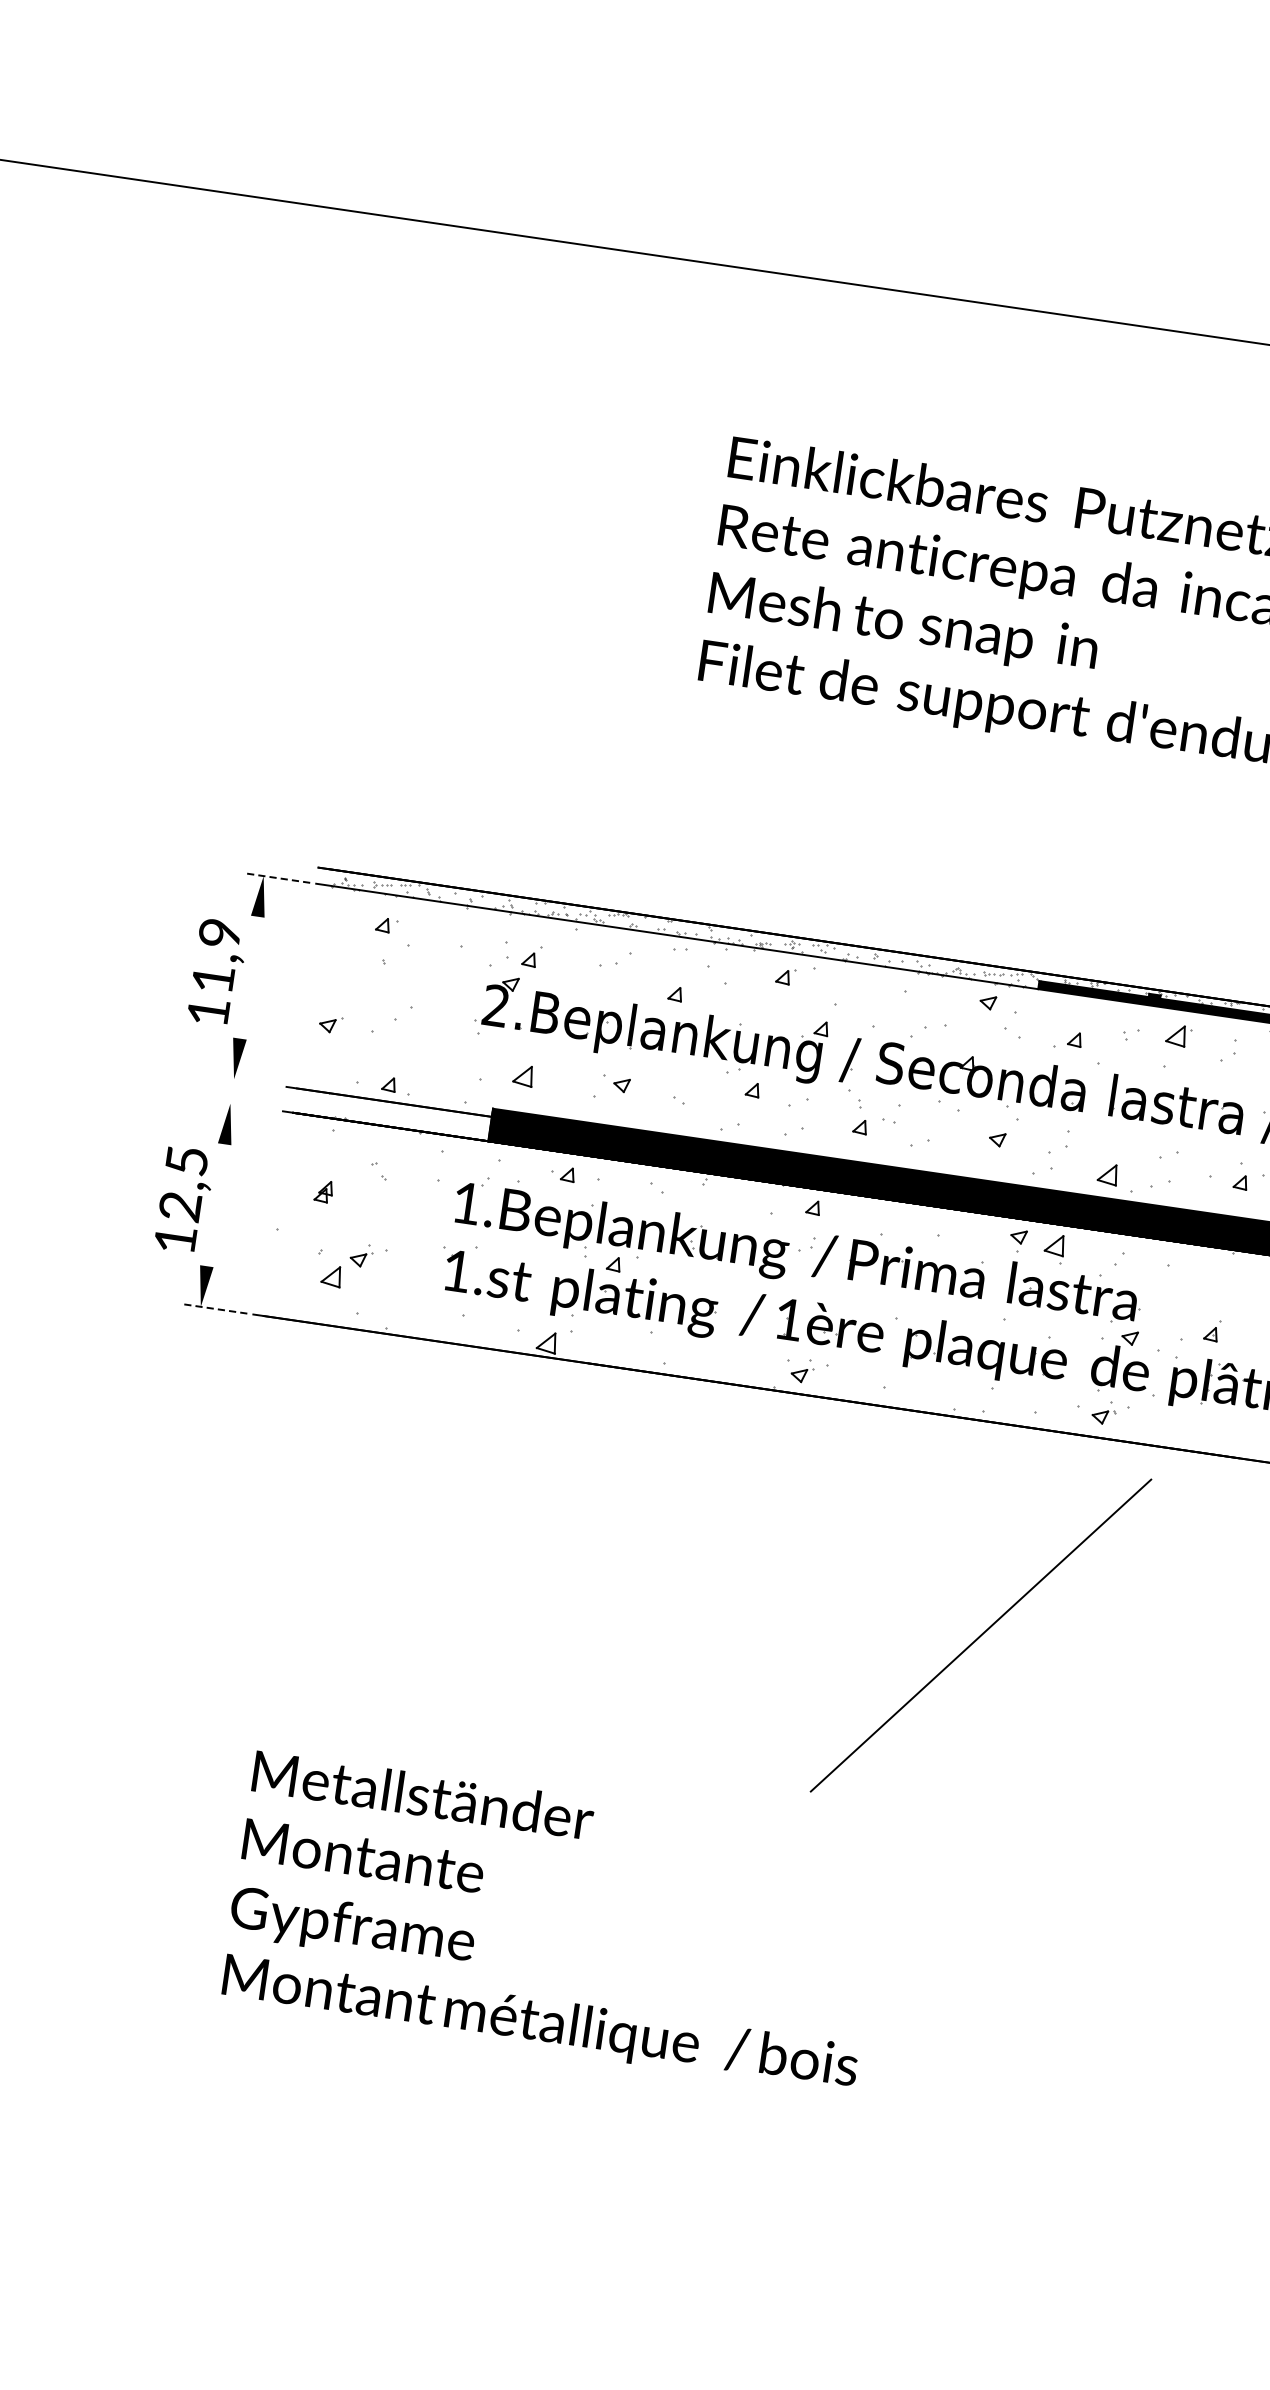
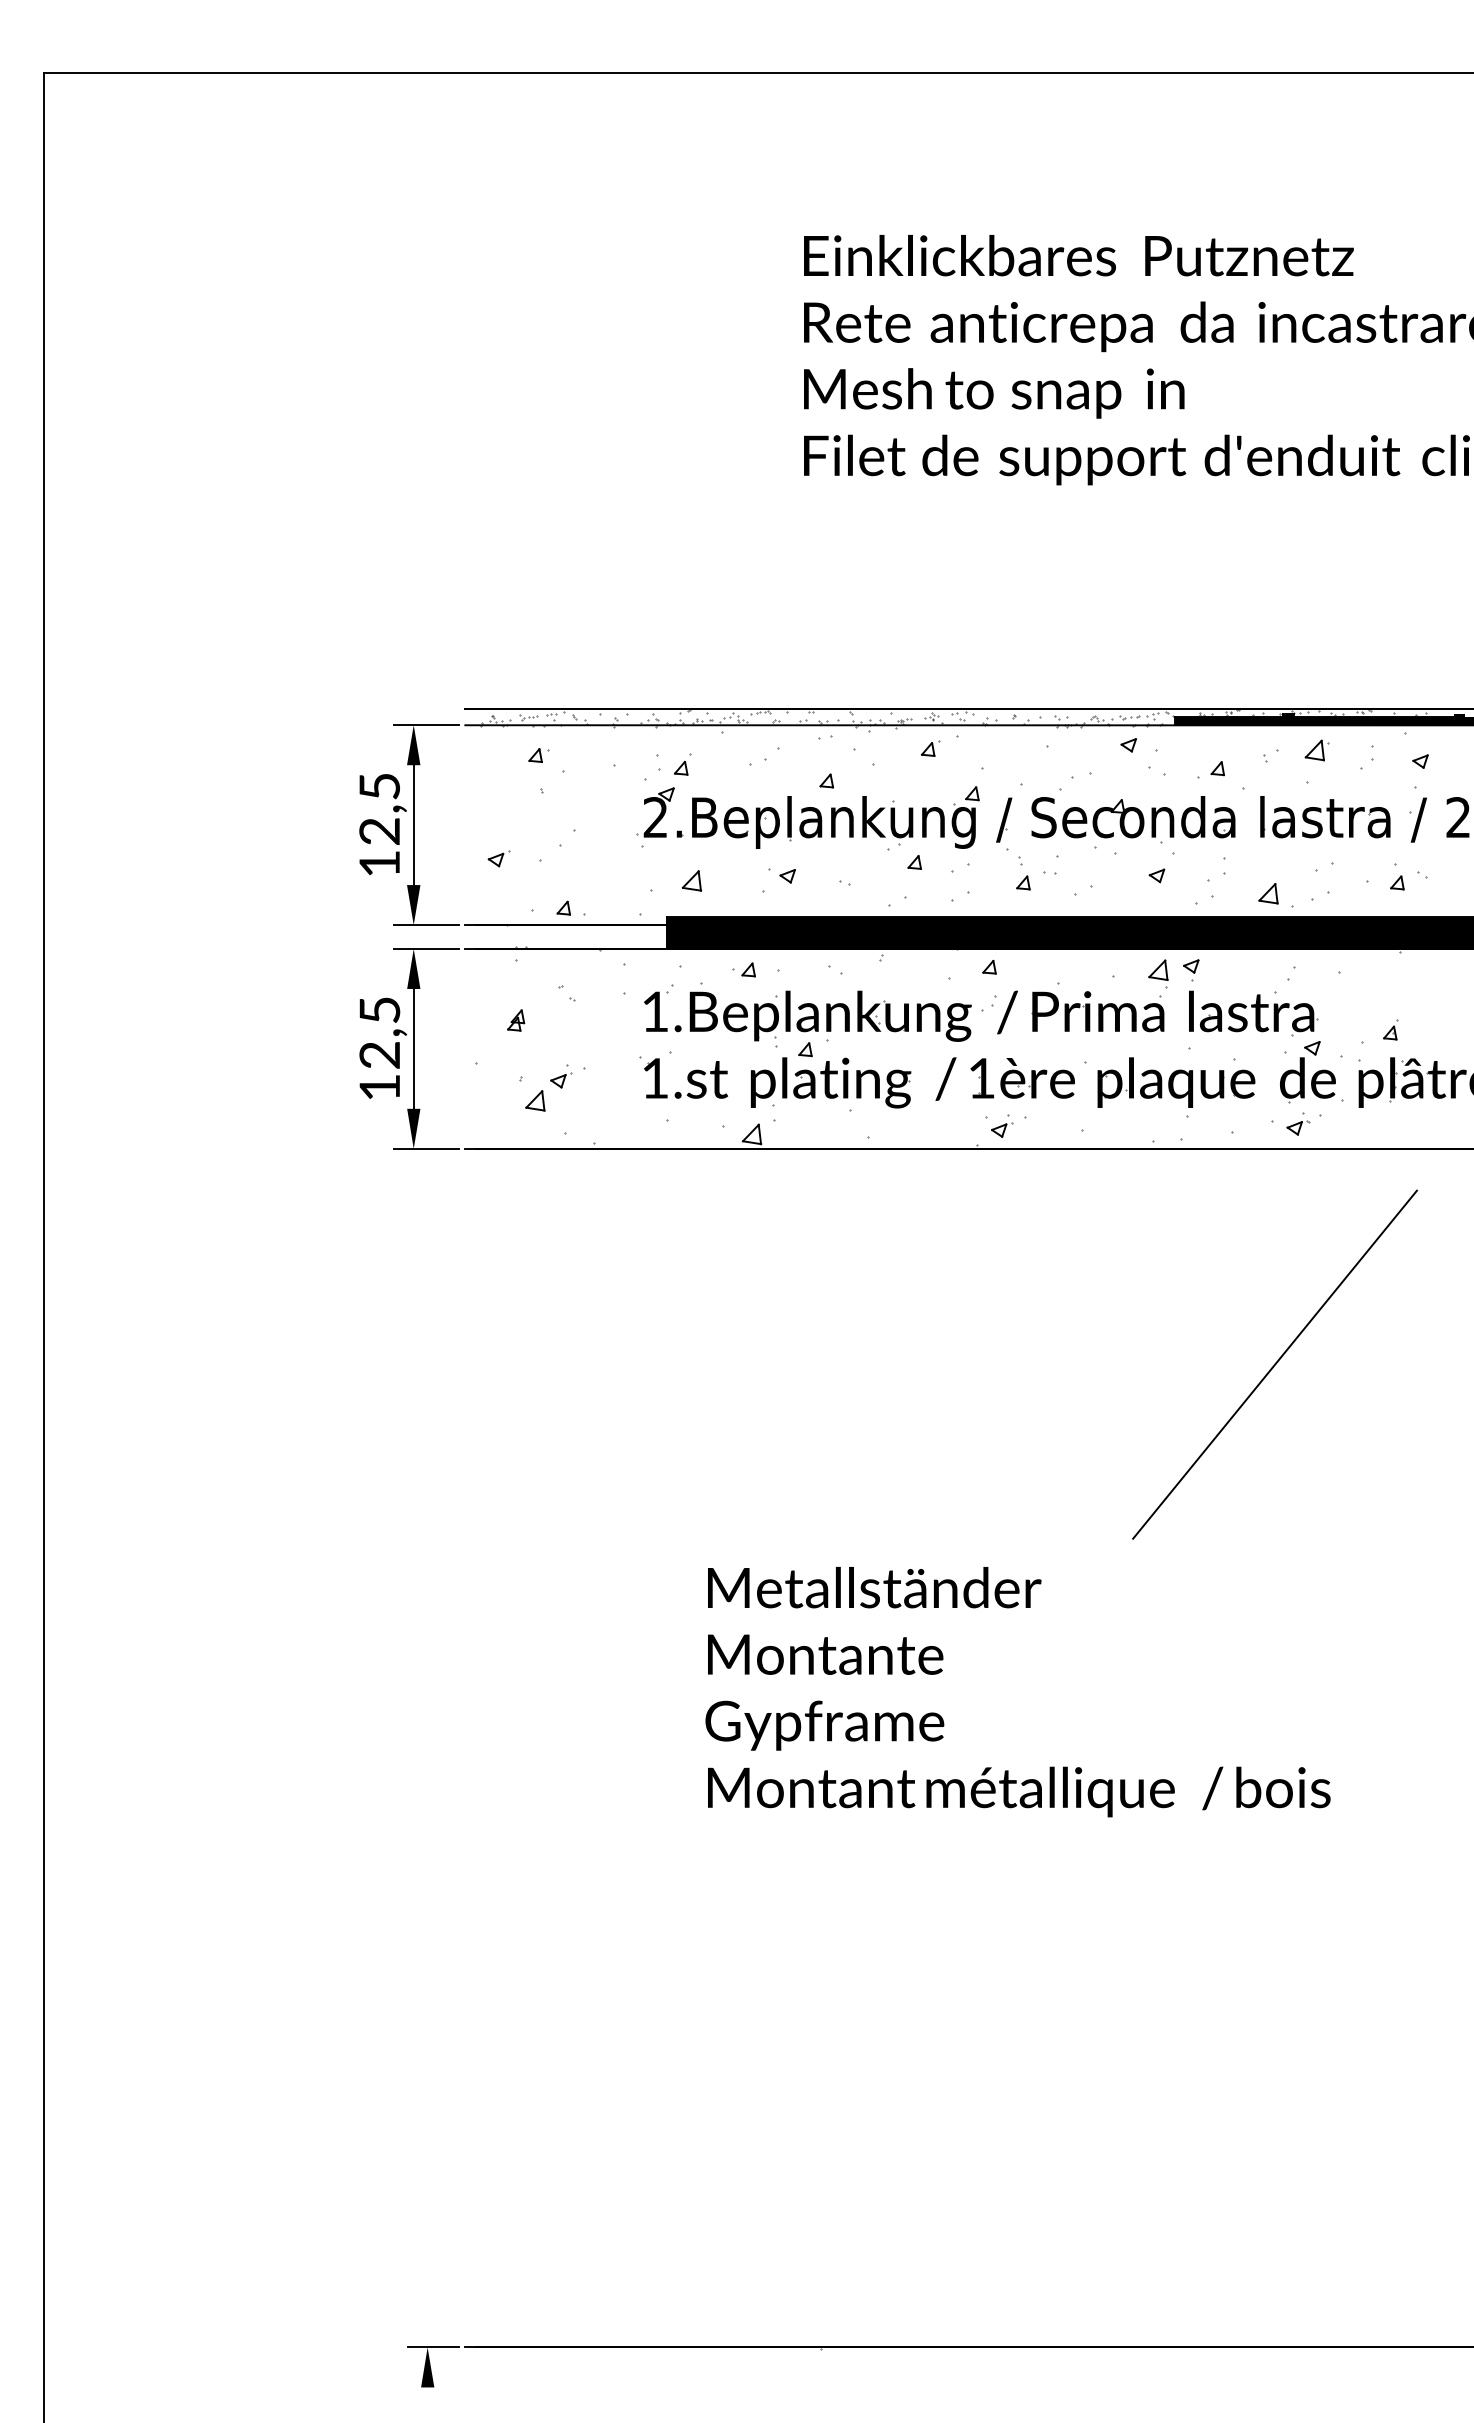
line: (276, 878) -> (426, 725), dashed -> solid
text: (216, 955) -> (379, 808), 11,9 -> 12,5
line: (248, 978) -> (413, 825), added
line: (246, 1081) -> (426, 925), added
line: (243, 1106) -> (426, 949), added
line: (215, 1204) -> (413, 1048), added
part: (1054, 1248) -> (1158, 973), moved
line: (213, 1308) -> (426, 1148), dashed -> solid
line: (980, 1635) -> (1274, 1364), moved
text: (553, 1922) -> (1017, 1692), moved

